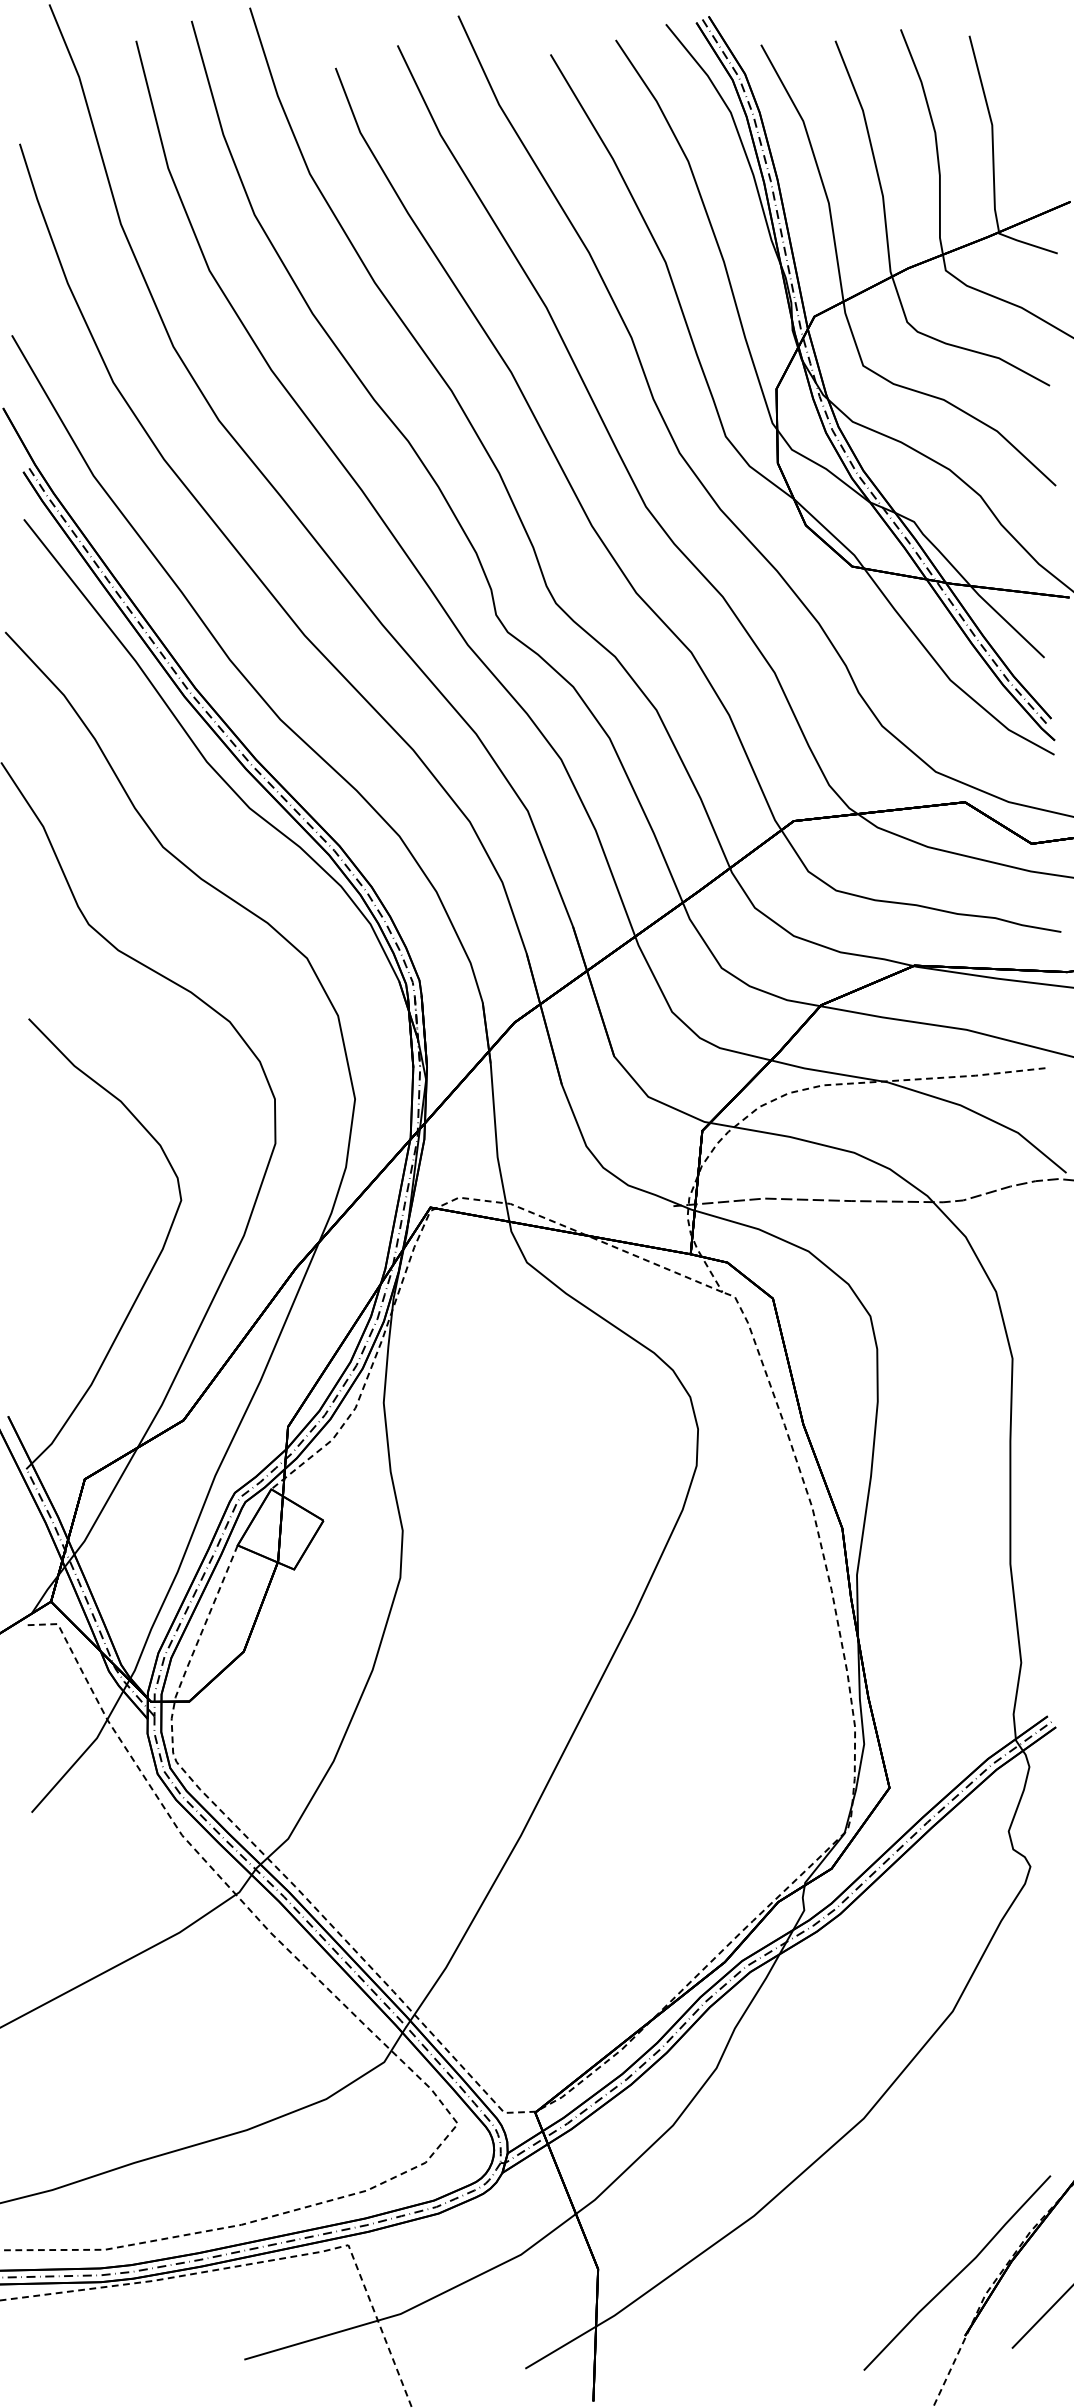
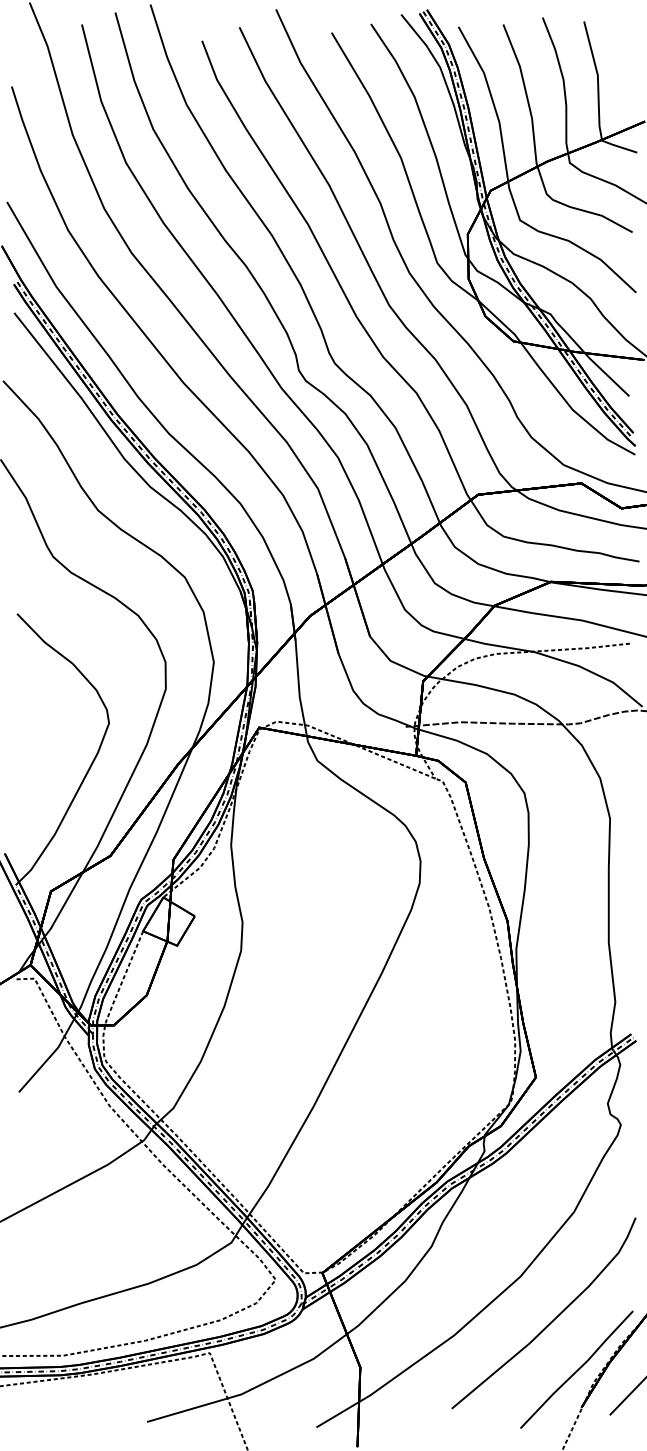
curve: (912, 2194) -> (549, 1322), added

